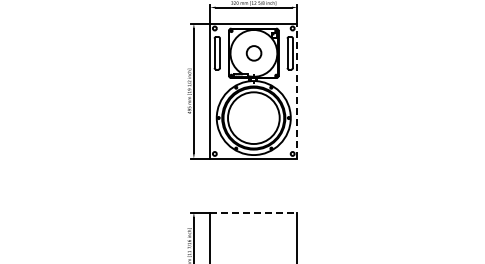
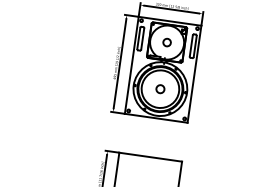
circle: (253, 53) -> (166, 42), size x0.71
line: (297, 90) -> (194, 73), dashed -> solid
circle: (253, 117) -> (160, 88), added
line: (253, 212) -> (150, 157), dashed -> solid

